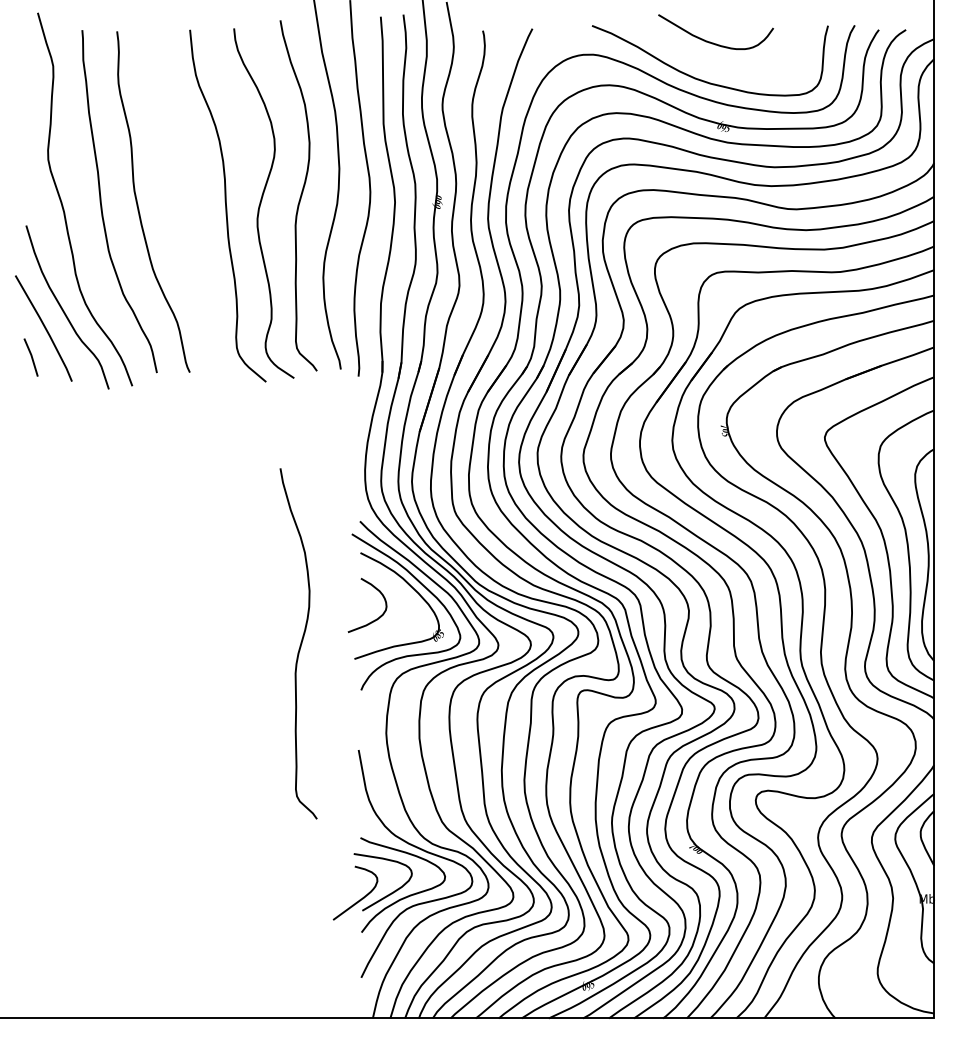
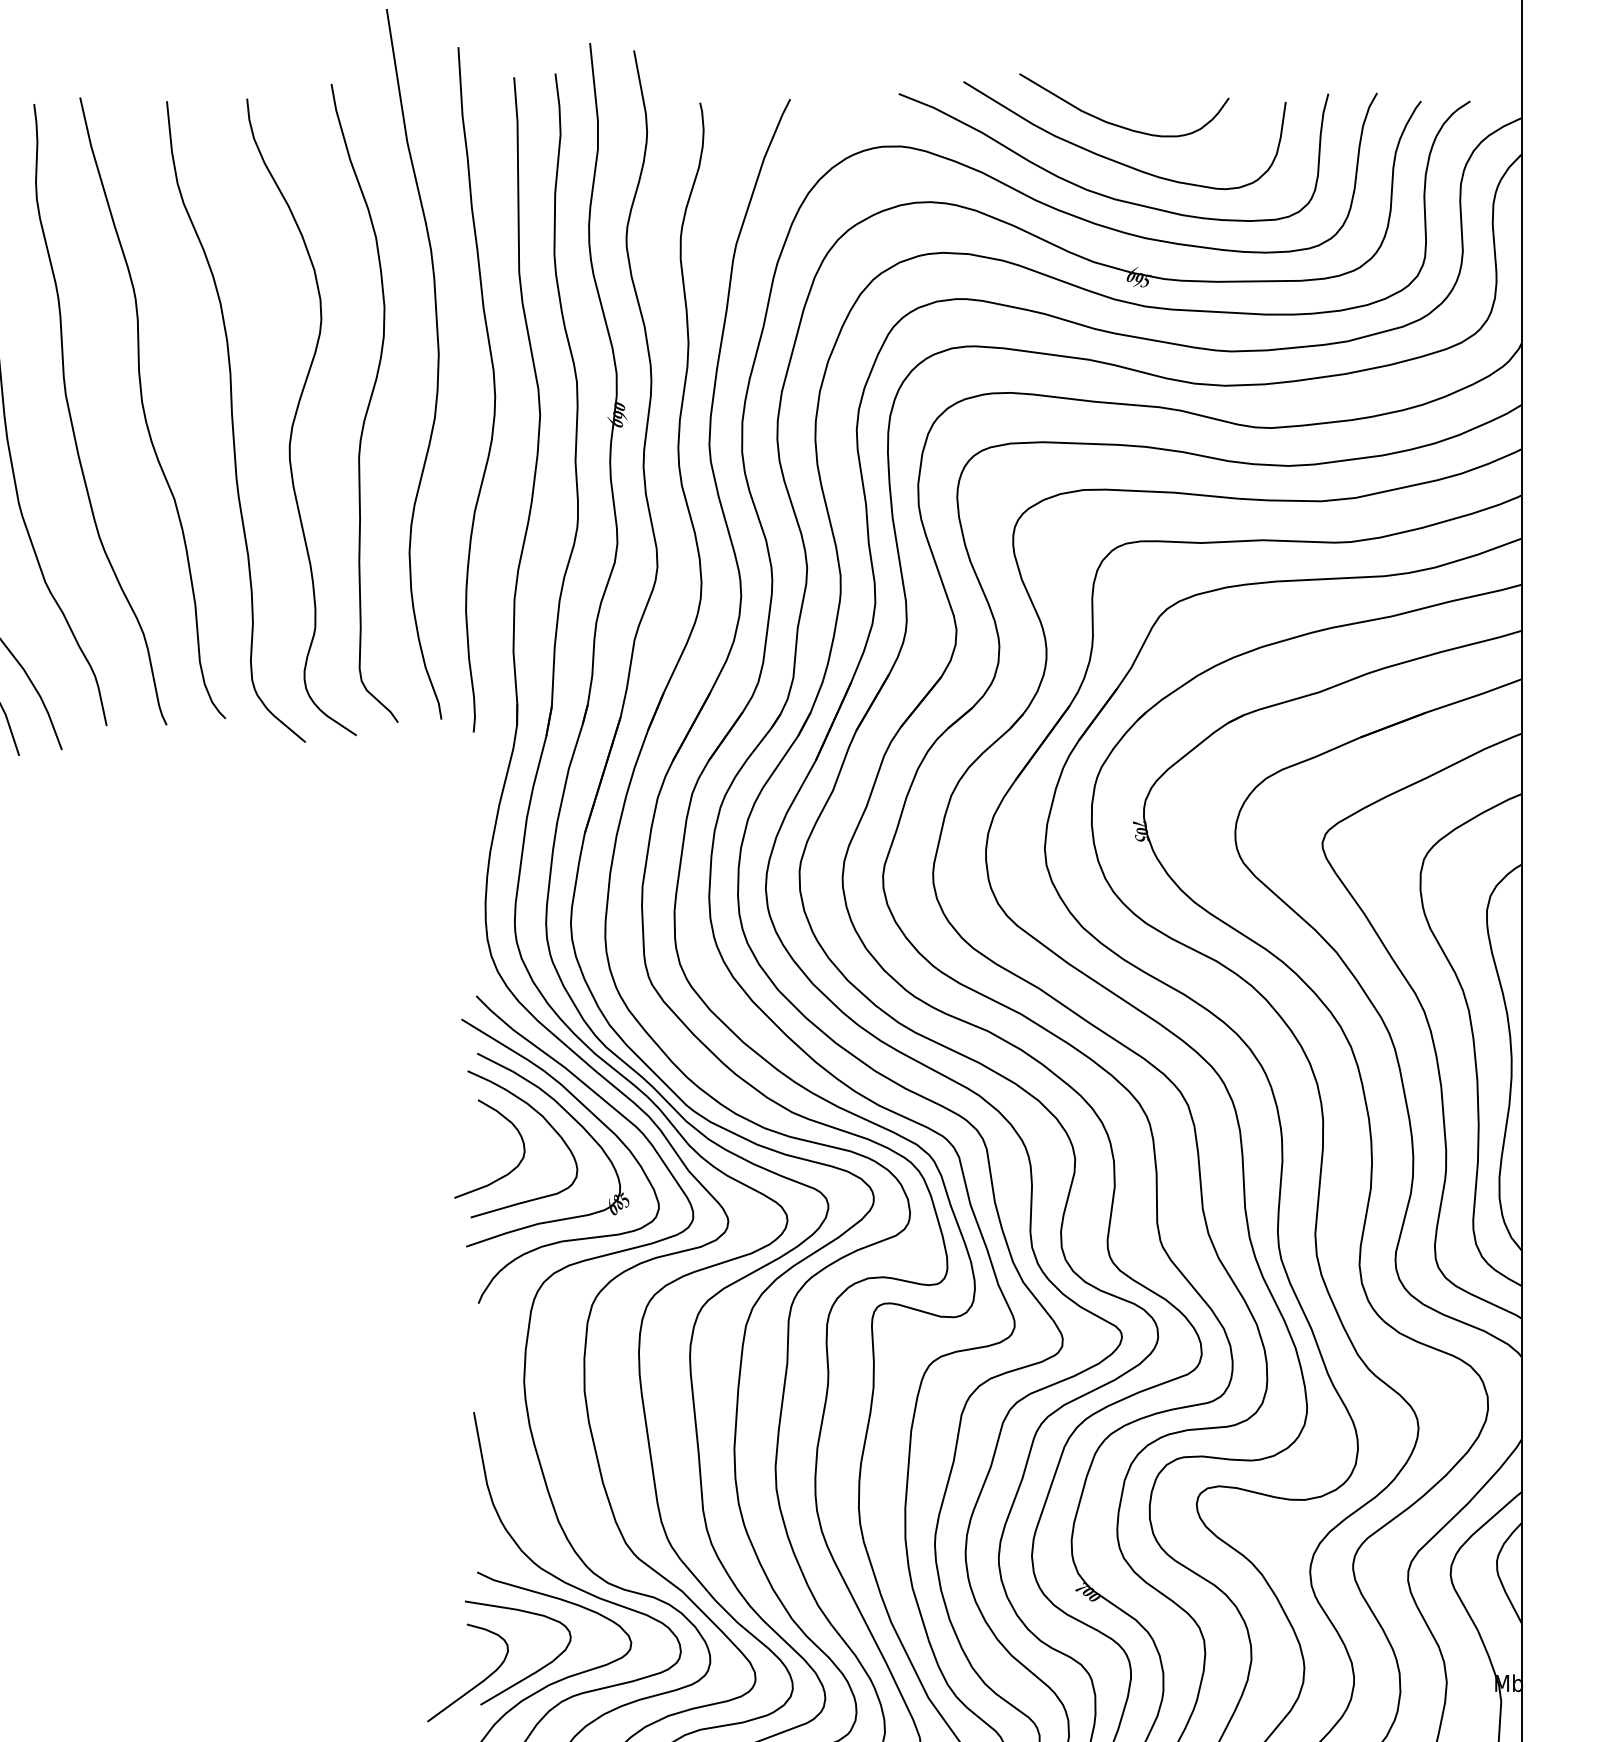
curve: (710, 61) -> (1114, 158), added
curve: (178, 199) -> (145, 410), added
curve: (397, 590) -> (544, 1121), added
curve: (300, 643) -> (367, 1218), removed

